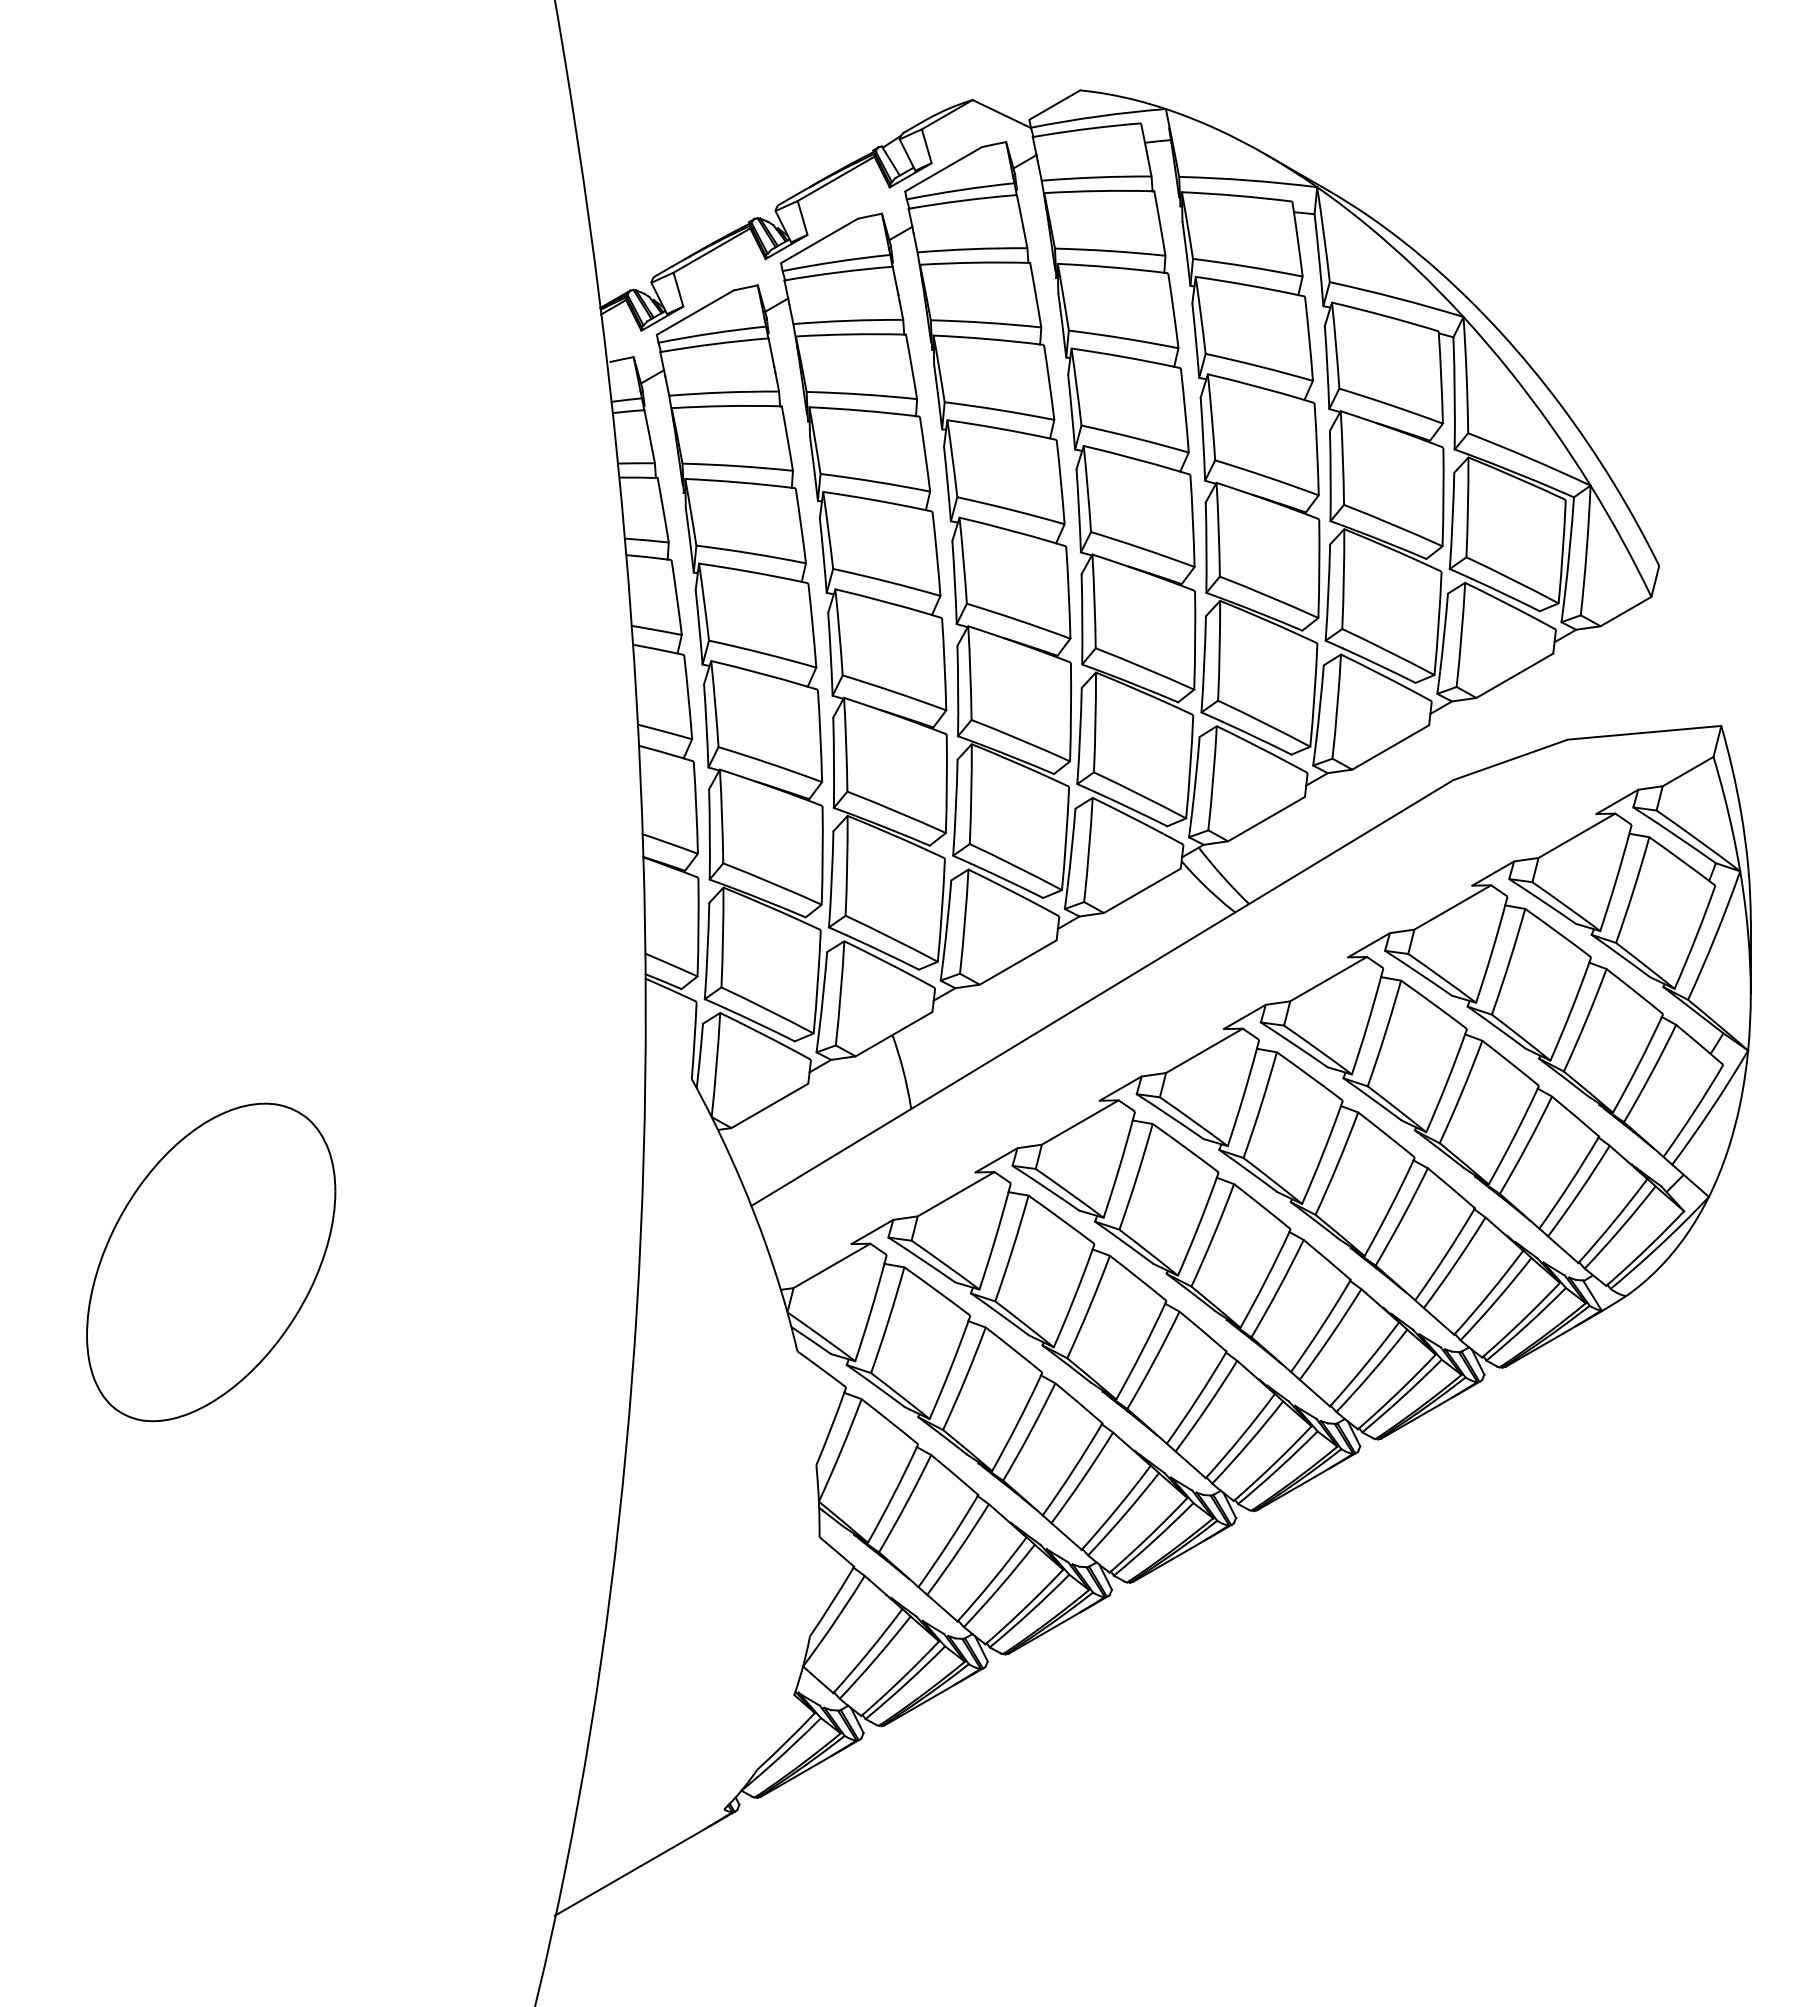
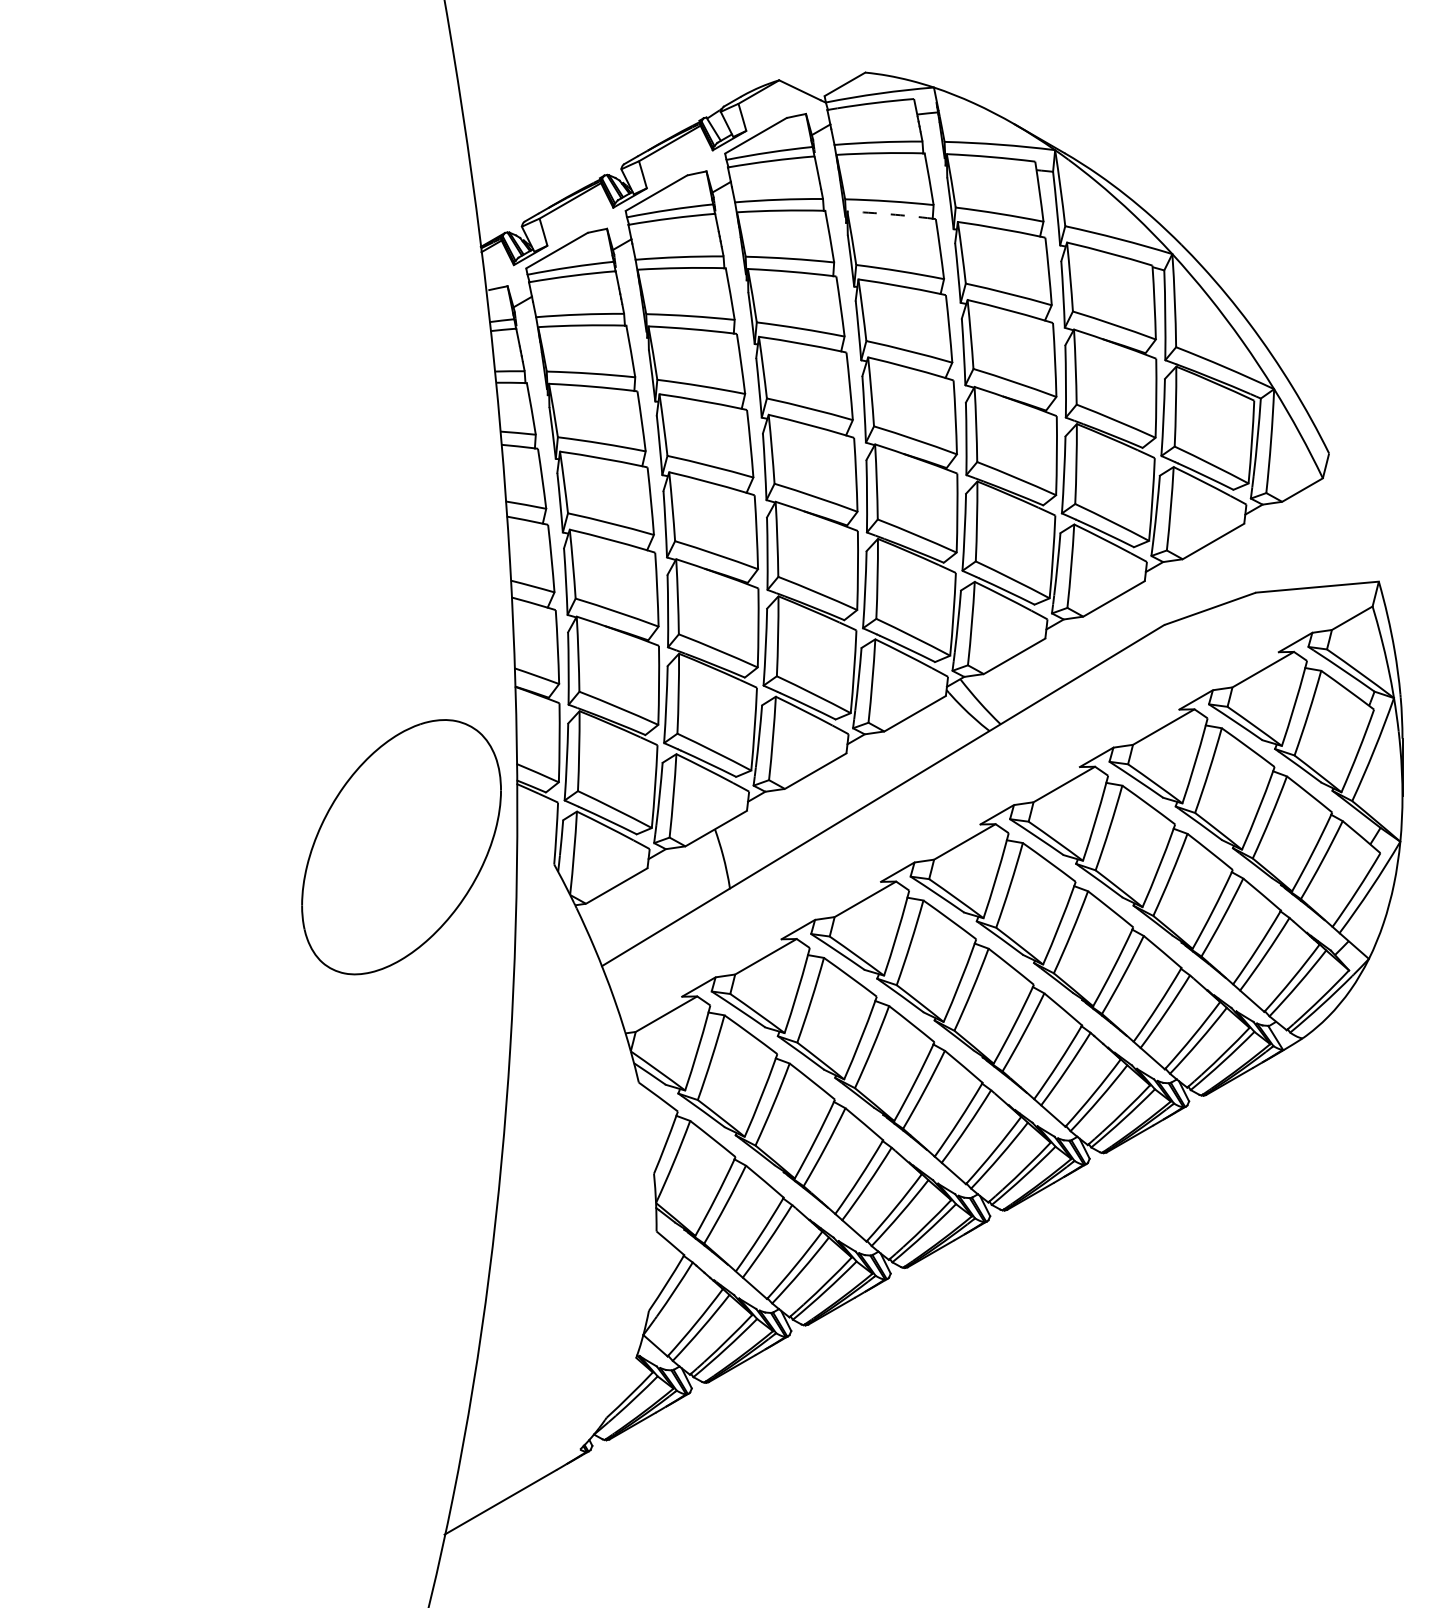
arc: (1111, 267) -> (890, 214), solid -> dashed
part: (211, 1262) -> (401, 847), moved

